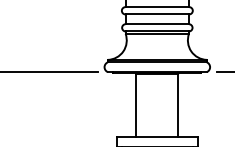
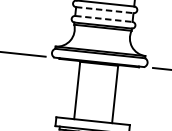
line: (157, 14) -> (104, 10), solid -> dashed
line: (157, 24) -> (104, 19), solid -> dashed

